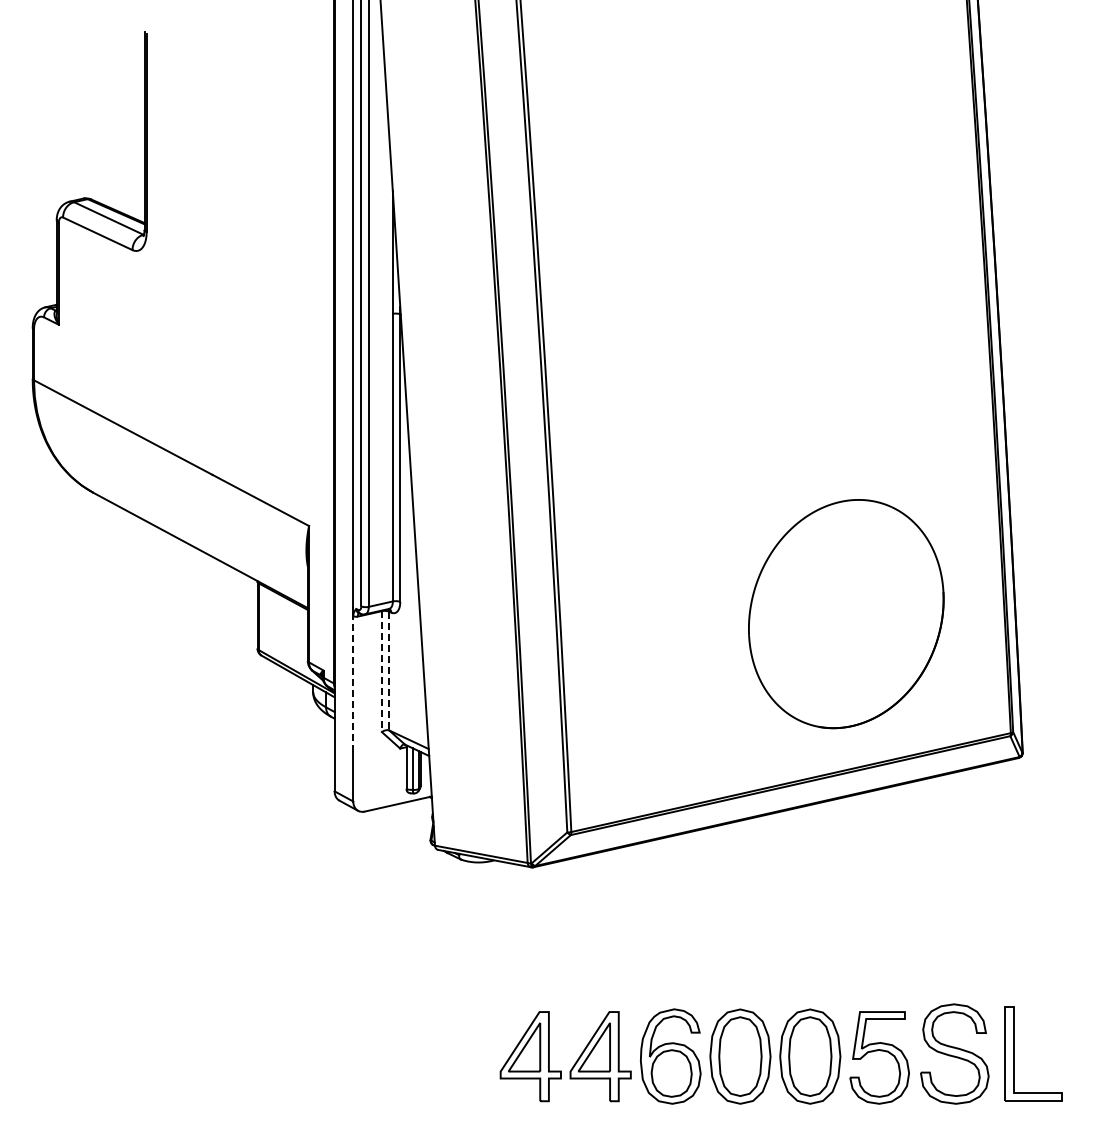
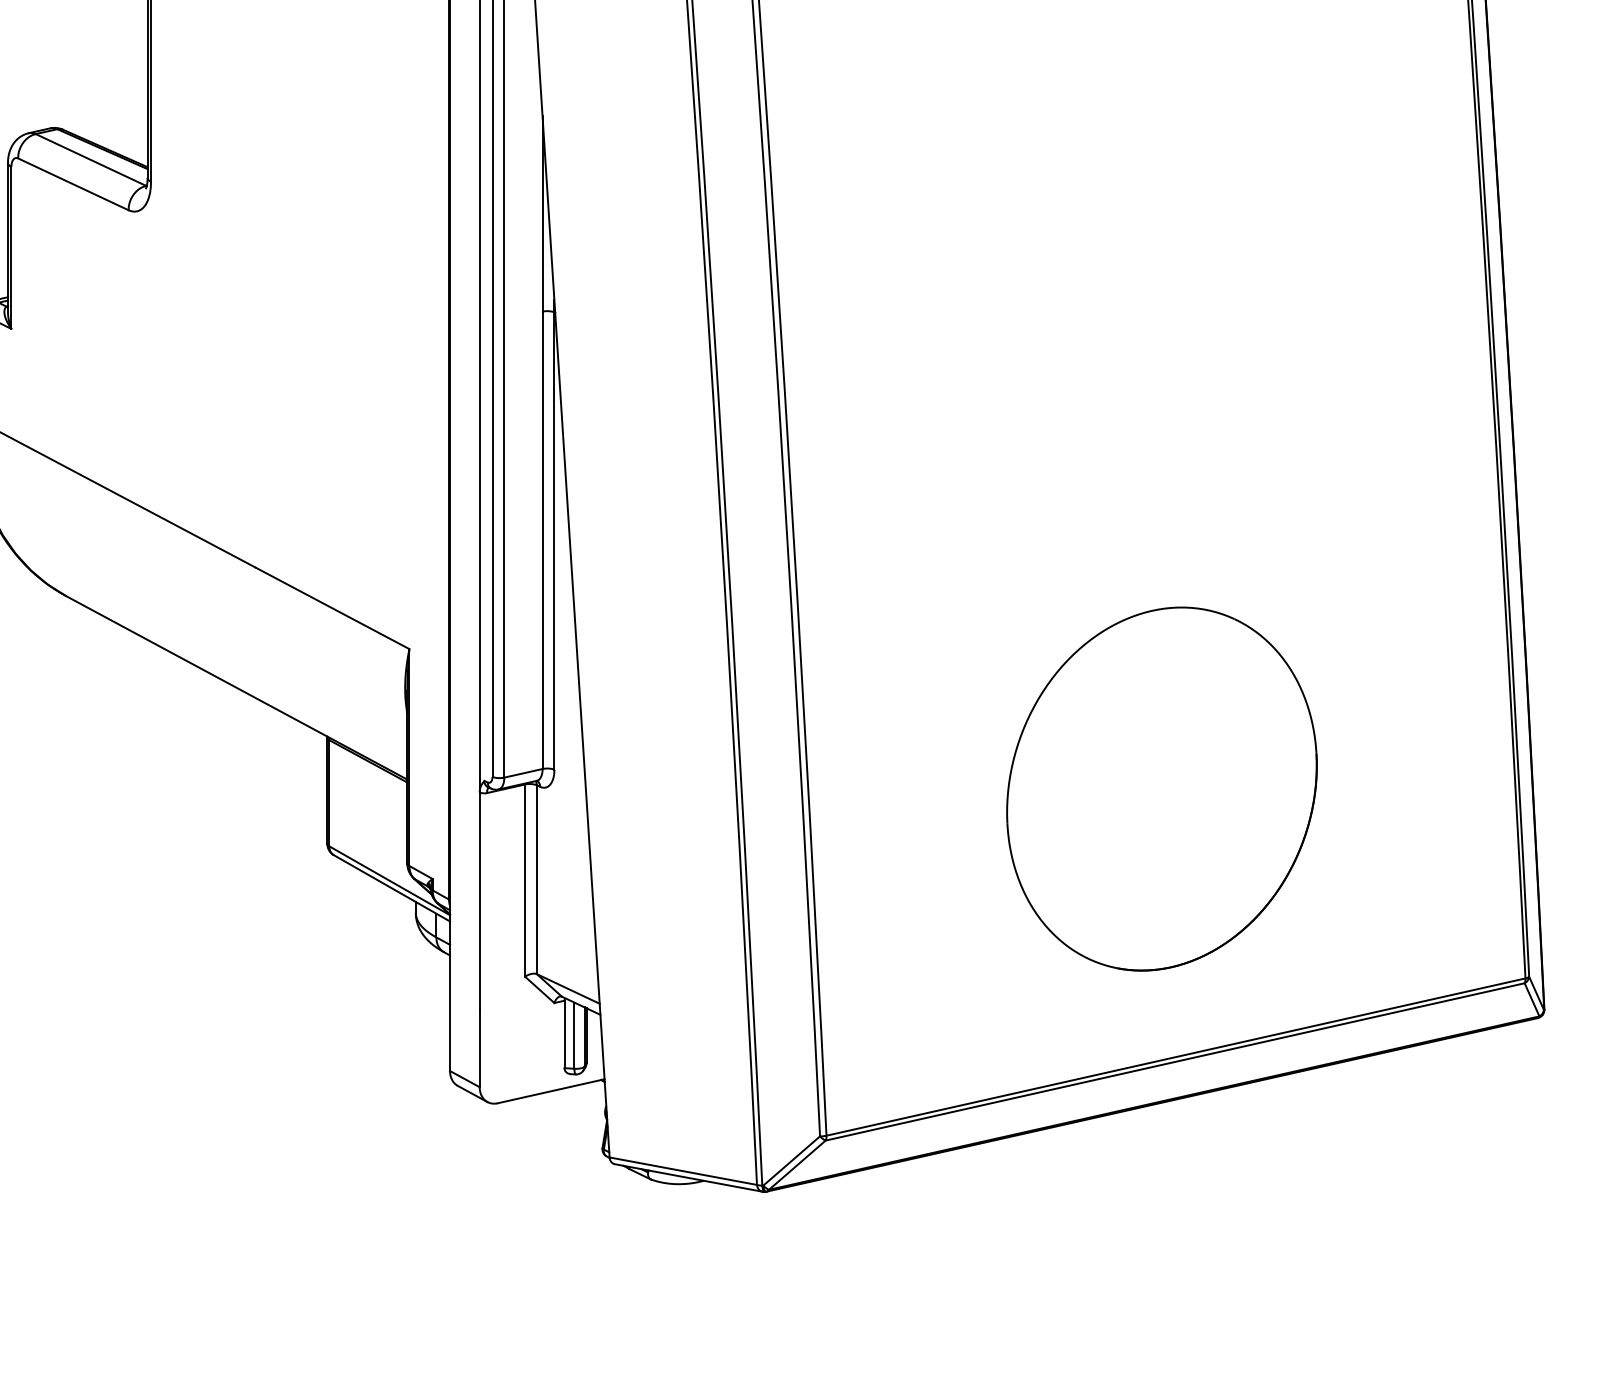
part: (846, 614) -> (1162, 789), moved
line: (389, 671) -> (537, 880), dashed -> solid
line: (381, 672) -> (524, 882), dashed -> solid
line: (353, 684) -> (480, 901), dashed -> solid

